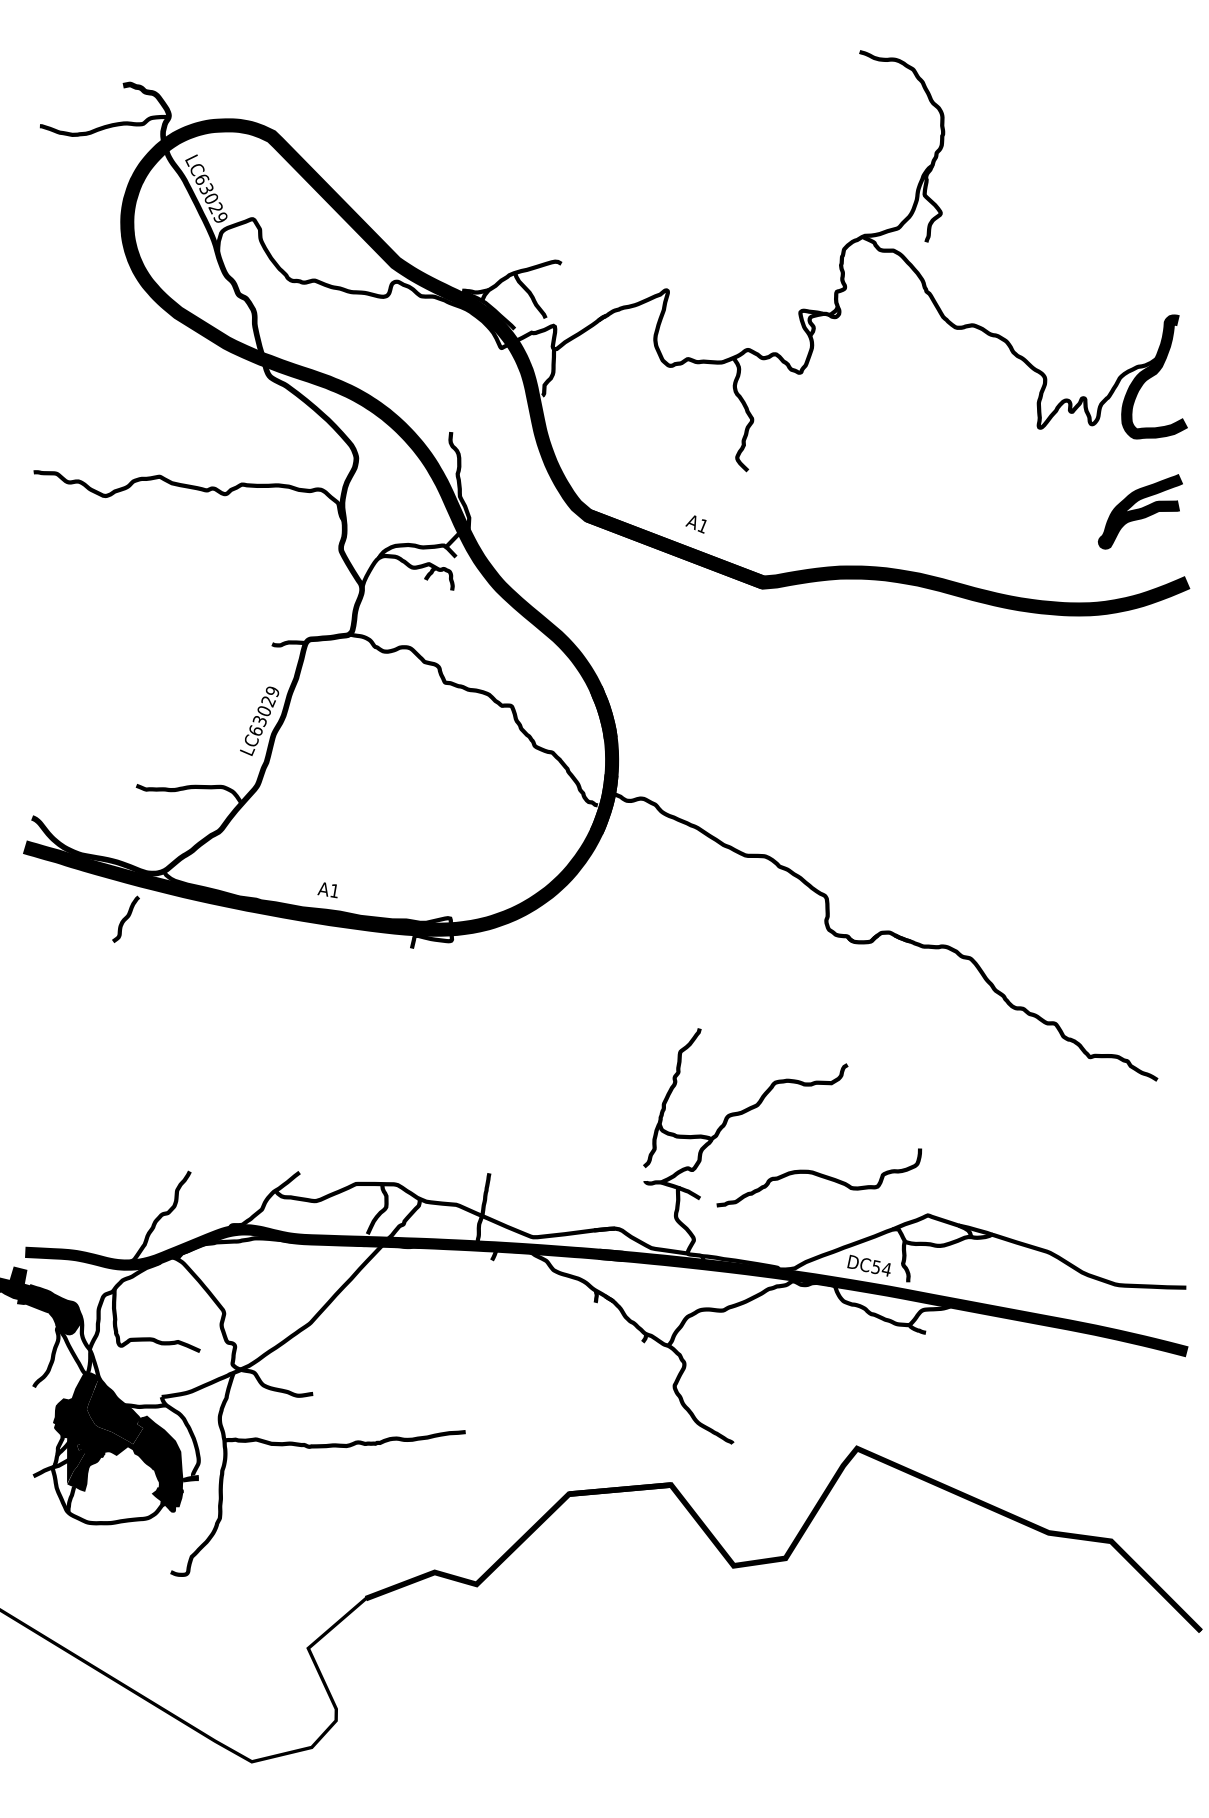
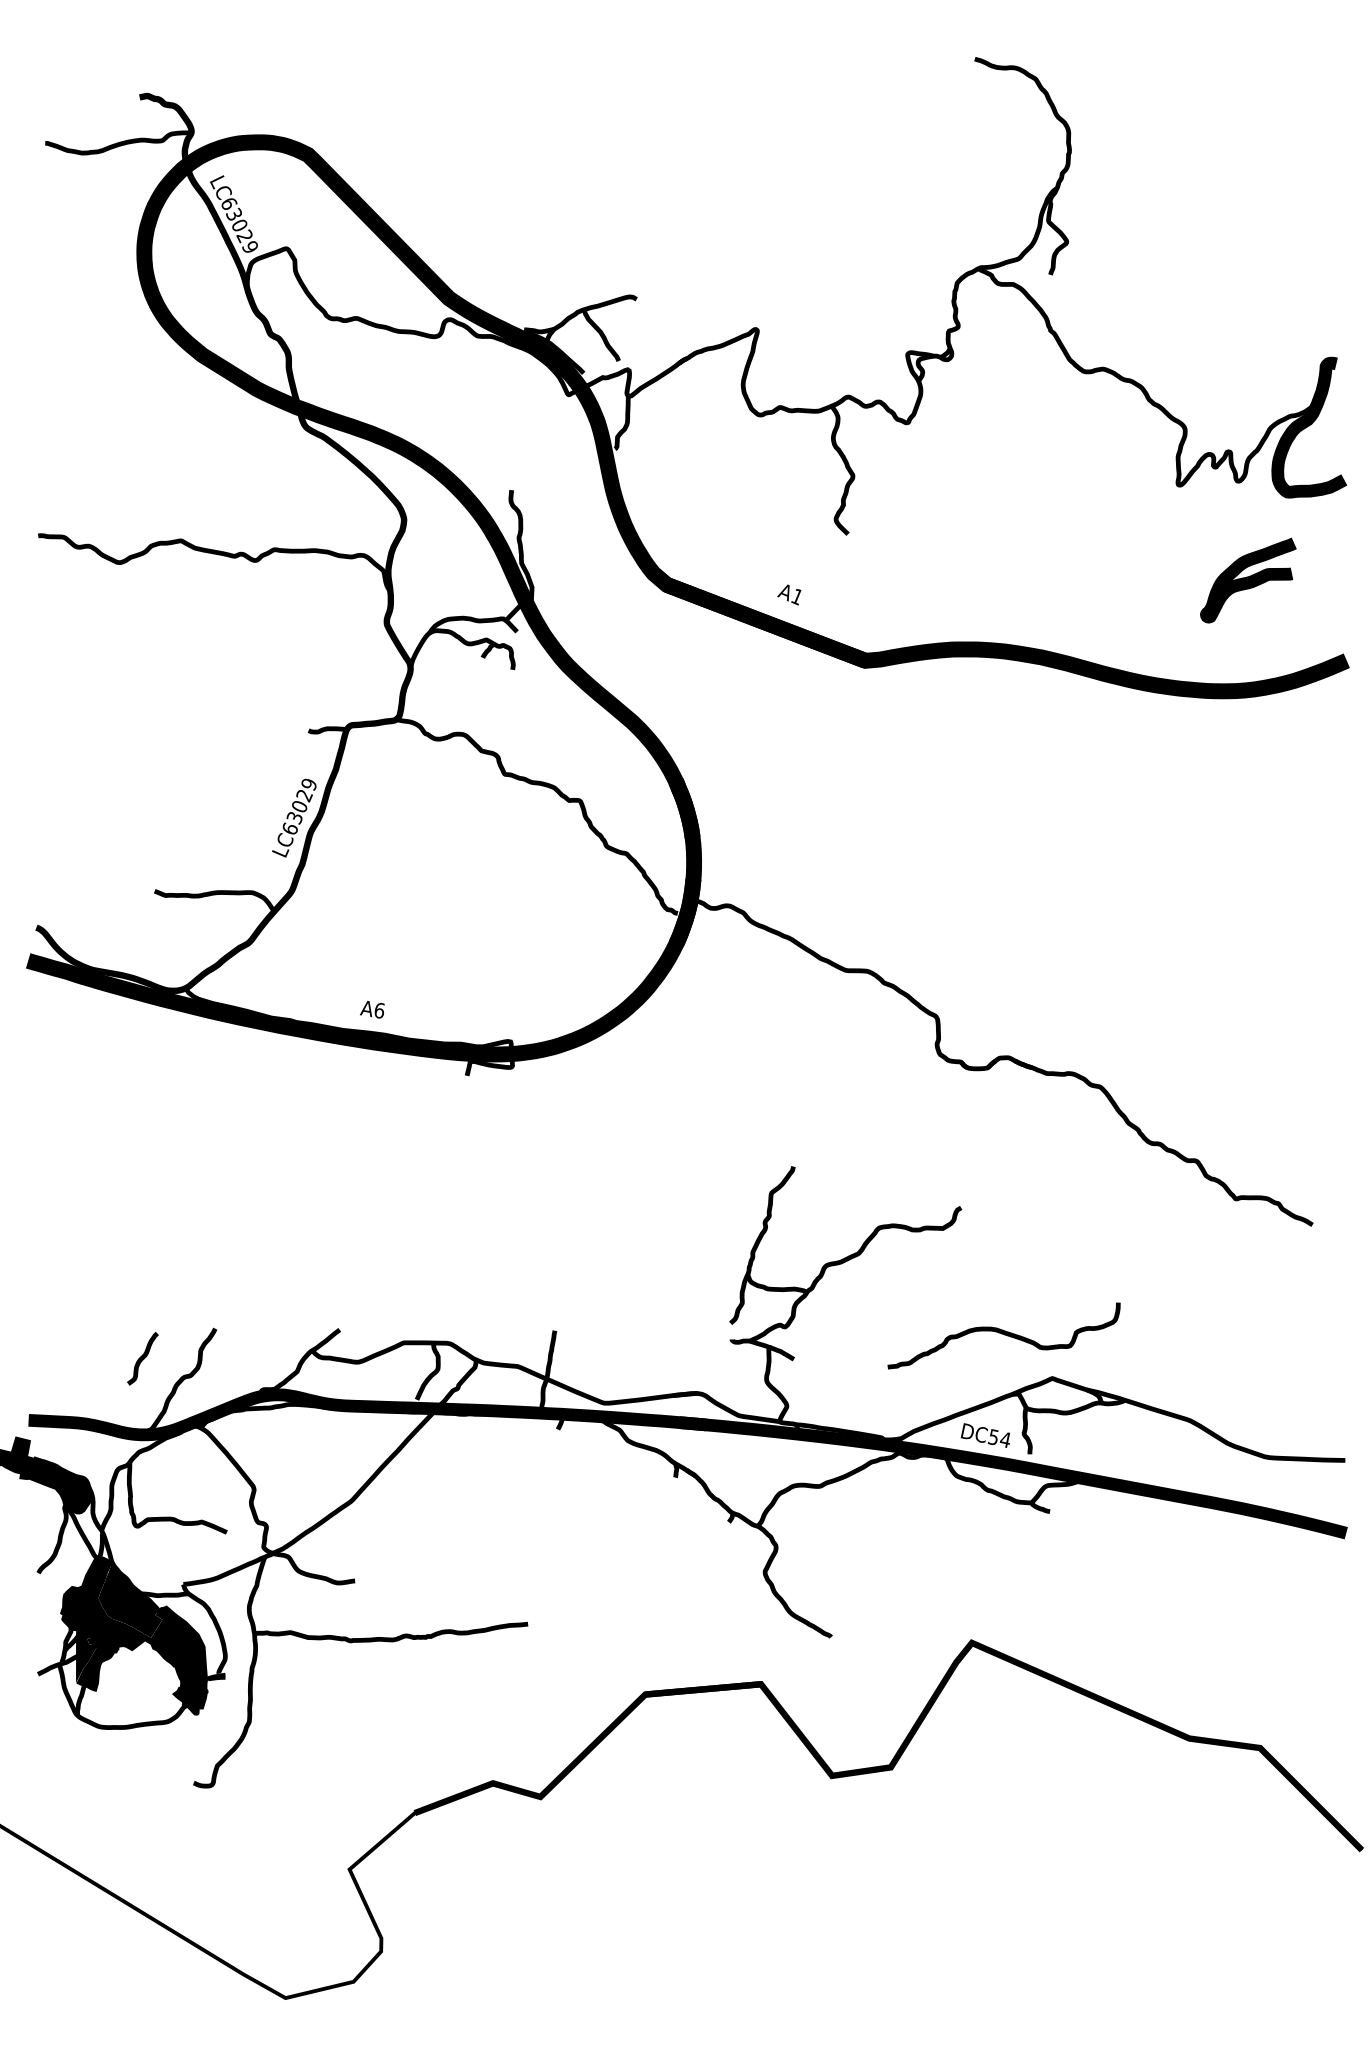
curve: (1140, 511) -> (1248, 580), moved
text: (334, 890) -> (379, 1010), A1 -> A6
curve: (125, 919) -> (142, 1358), moved
curve: (818, 1176) -> (1003, 1334), moved

